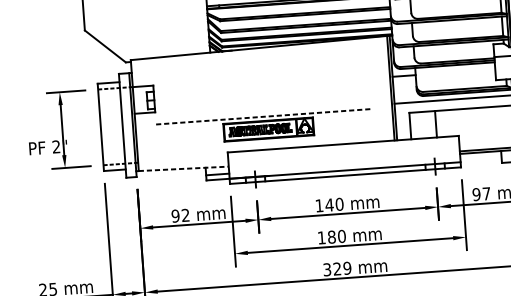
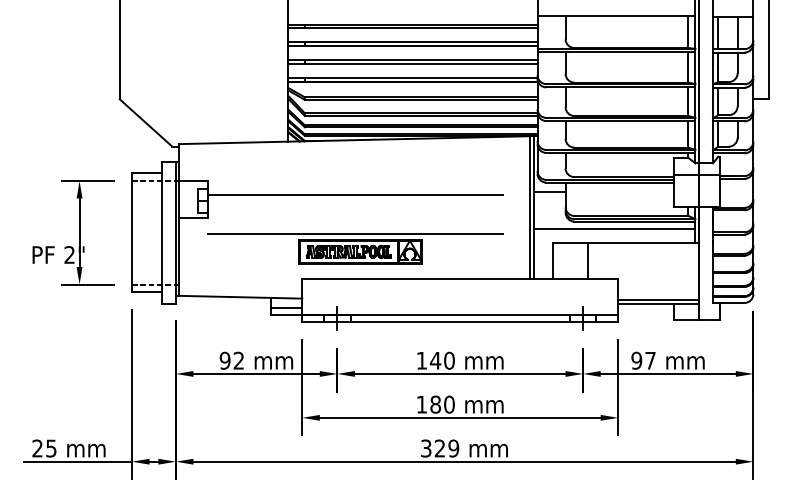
line: (262, 88) -> (355, 195), added
line: (264, 116) -> (355, 234), dashed -> solid
line: (184, 169) -> (241, 297), dashed -> solid

